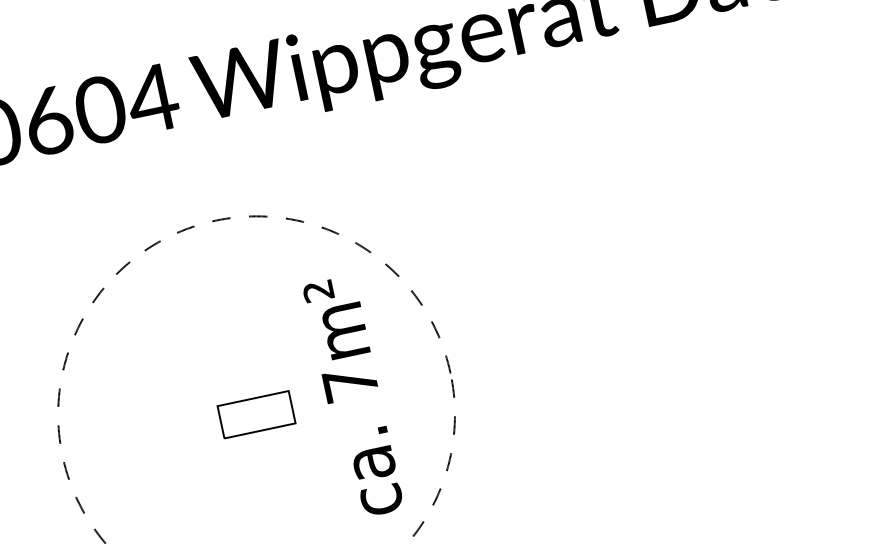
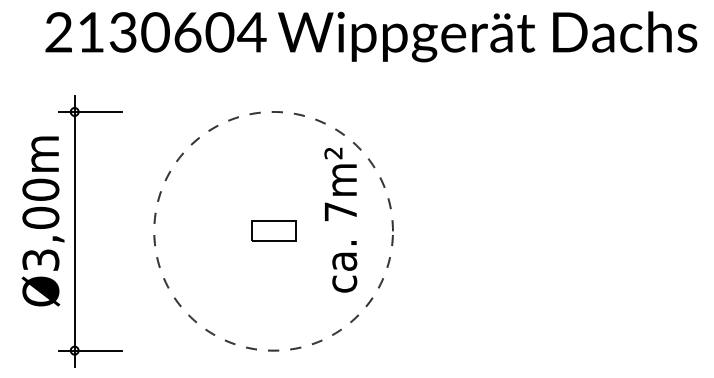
text: (352, 396) -> (340, 219), moved

